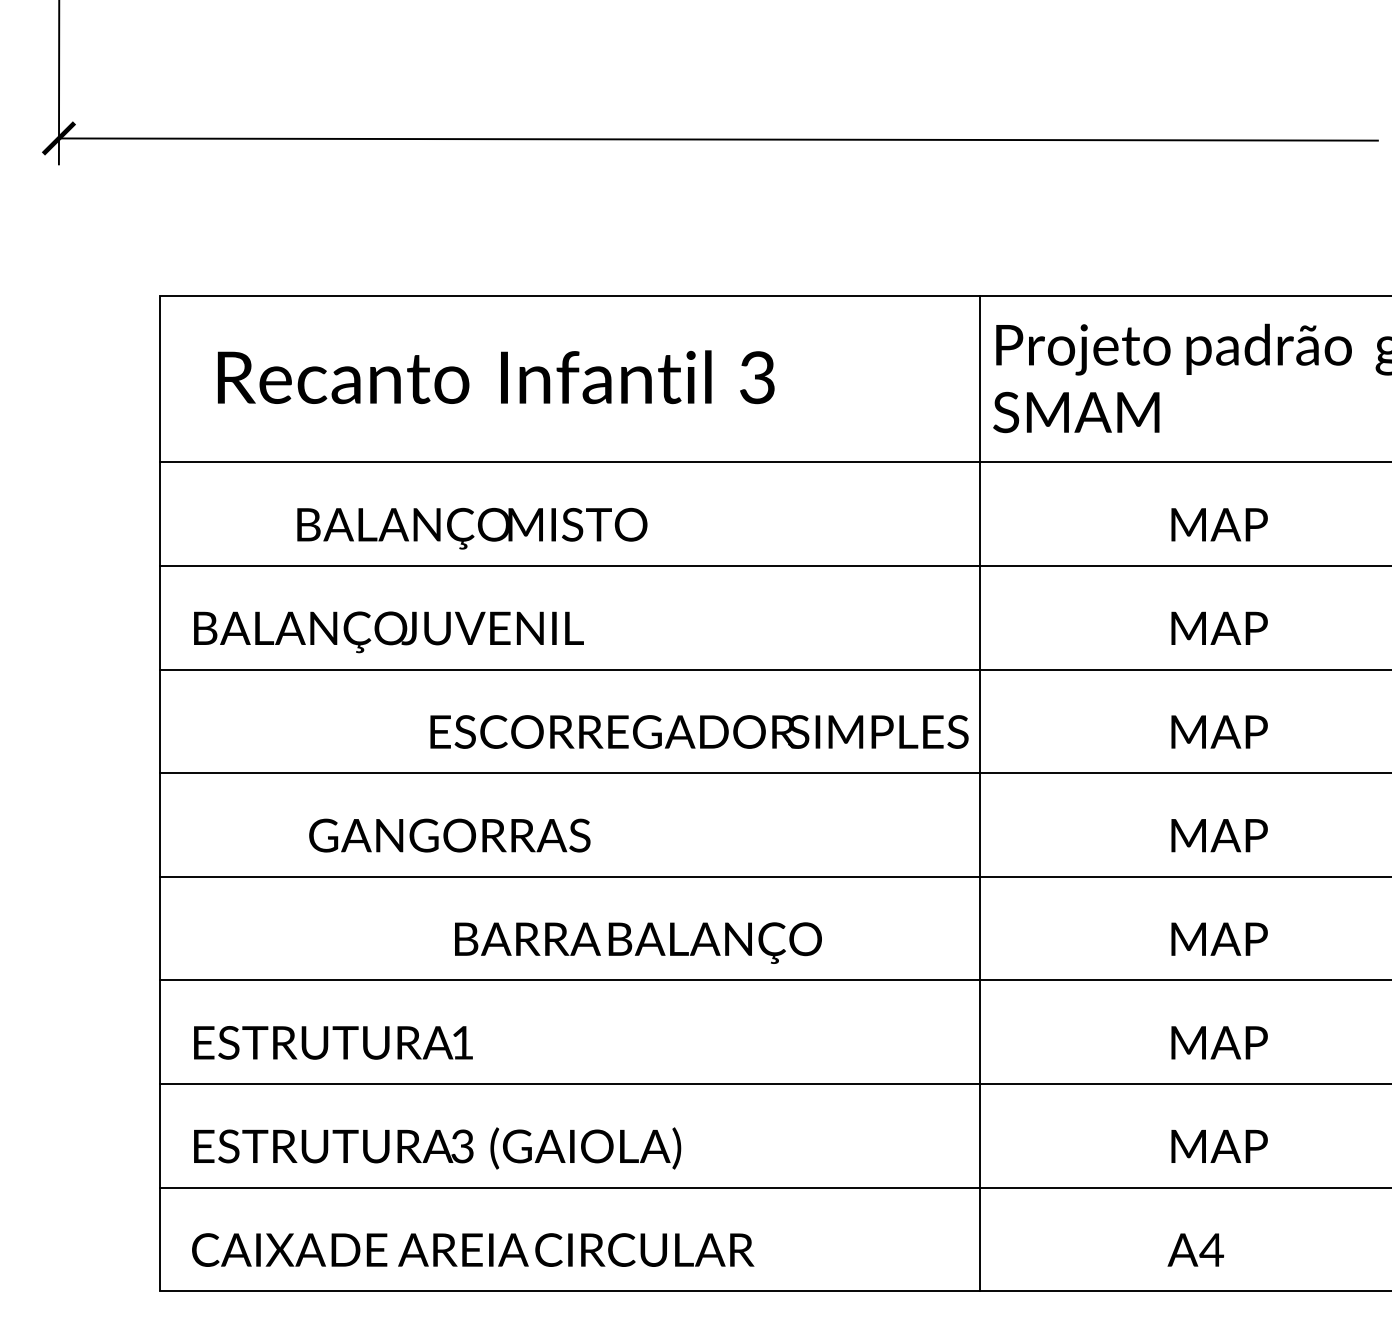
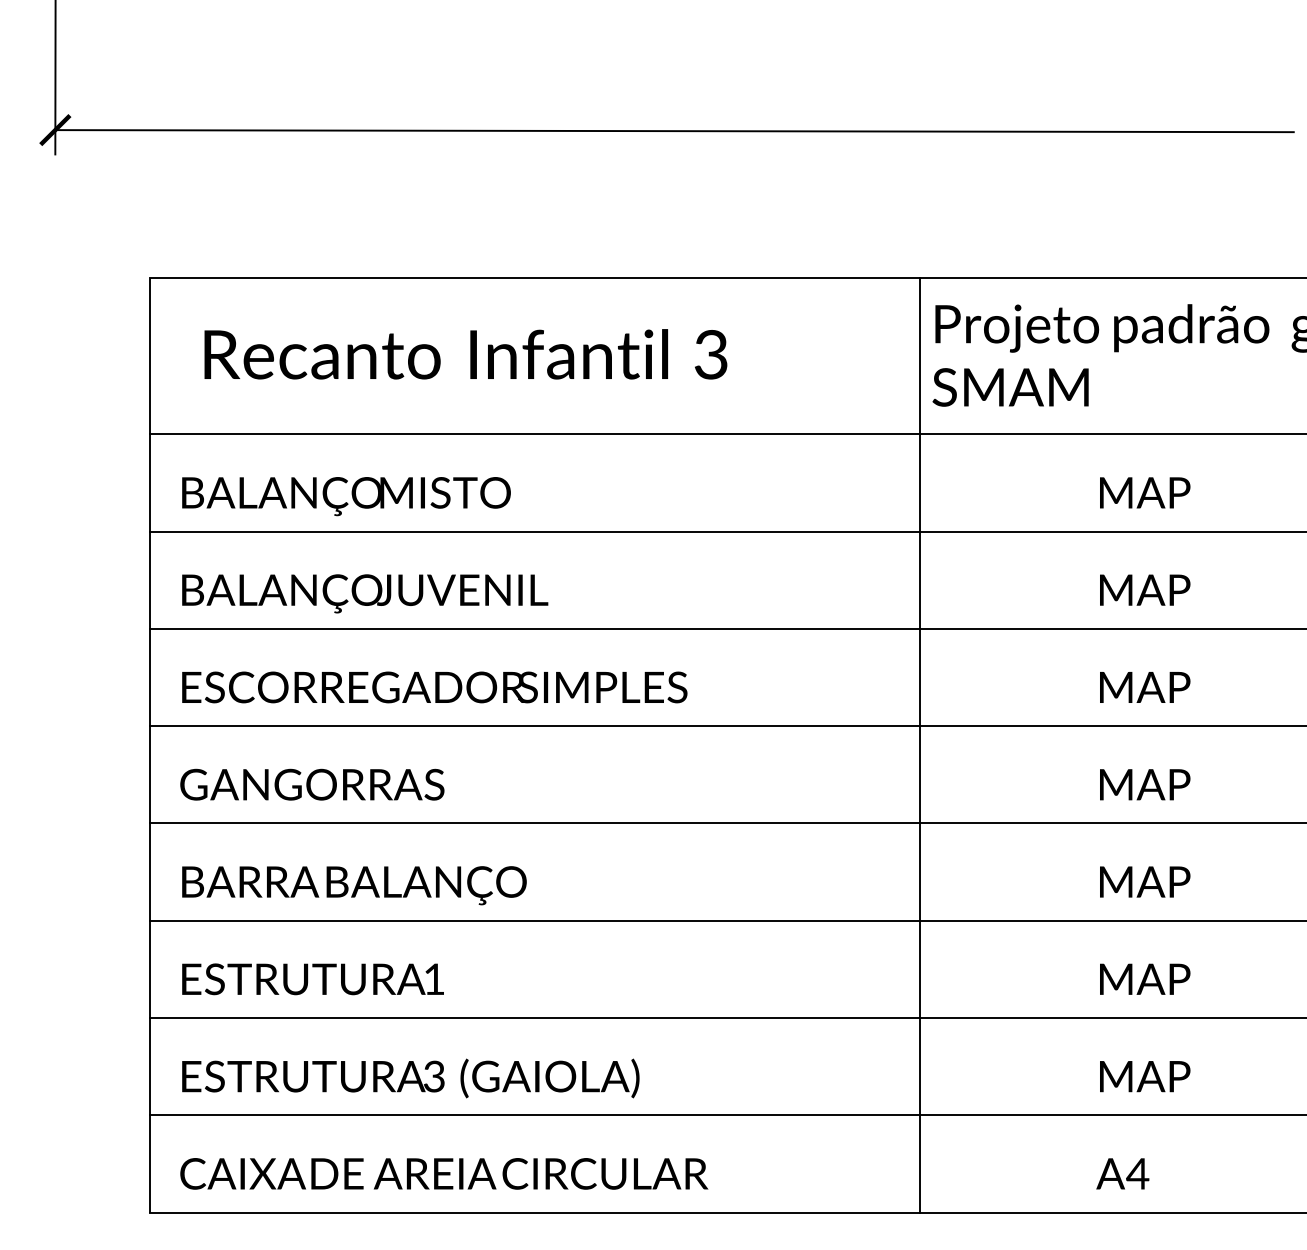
text: (472, 528) -> (346, 496), moved
text: (699, 732) -> (434, 687), moved
text: (449, 835) -> (312, 784), moved
text: (638, 942) -> (354, 885), moved

